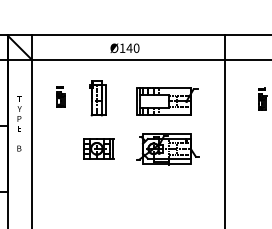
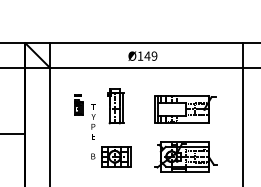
text: (136, 47) -> (154, 55), Ø140 -> Ø149
text: (19, 123) -> (93, 131), moved

